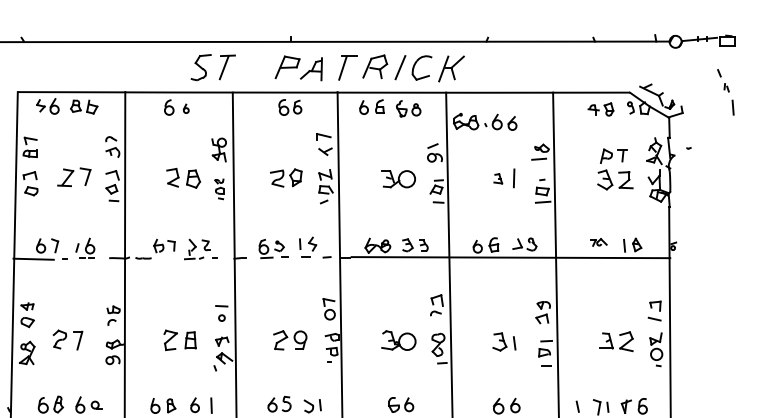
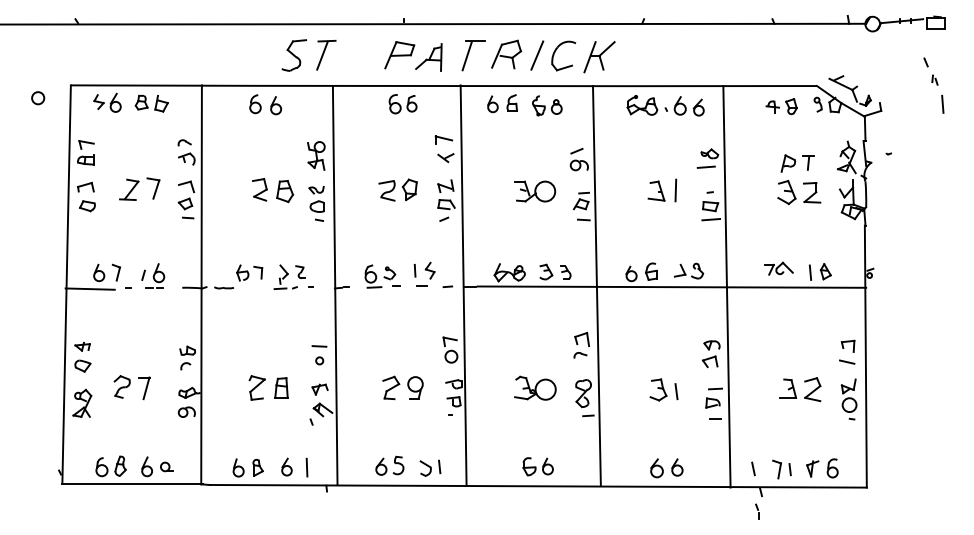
part: (186, 108) -> (276, 105), size x1.67
part: (485, 121) -> (665, 105), moved
part: (498, 178) -> (656, 190), size x1.67
part: (219, 189) -> (316, 203), size x1.43
part: (598, 242) -> (778, 268), size x1.43

